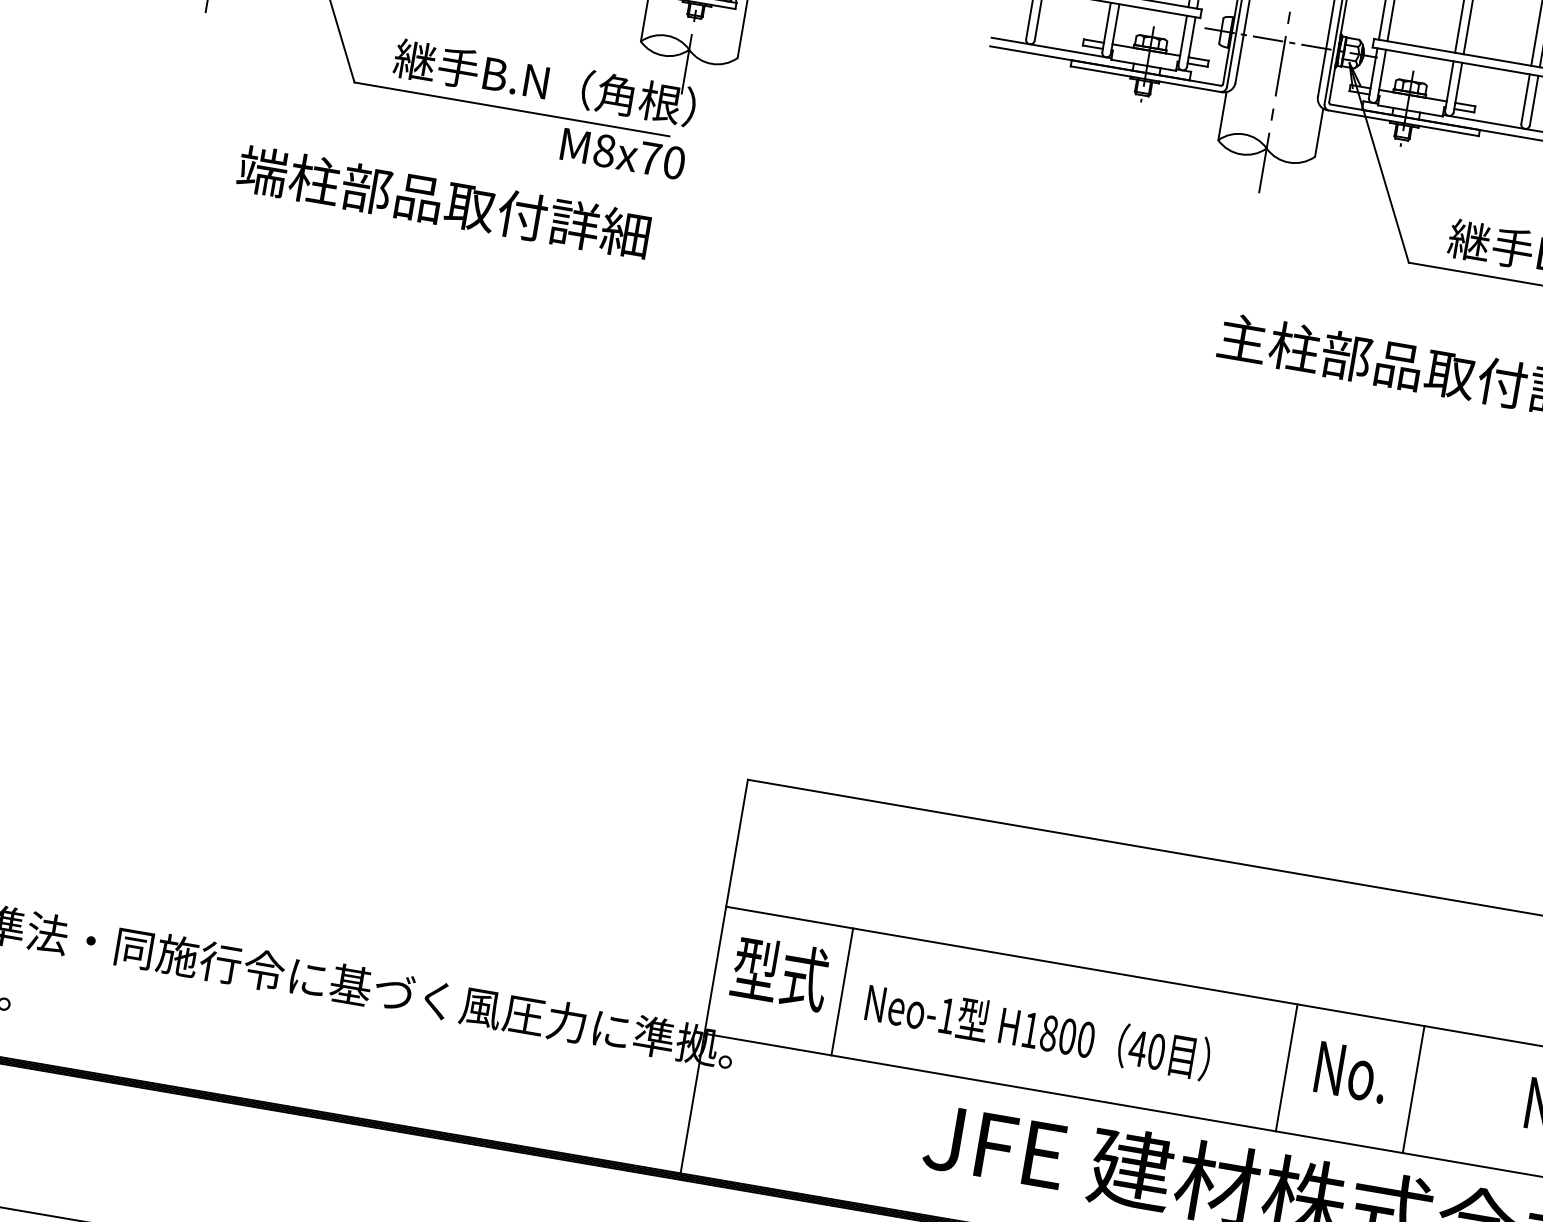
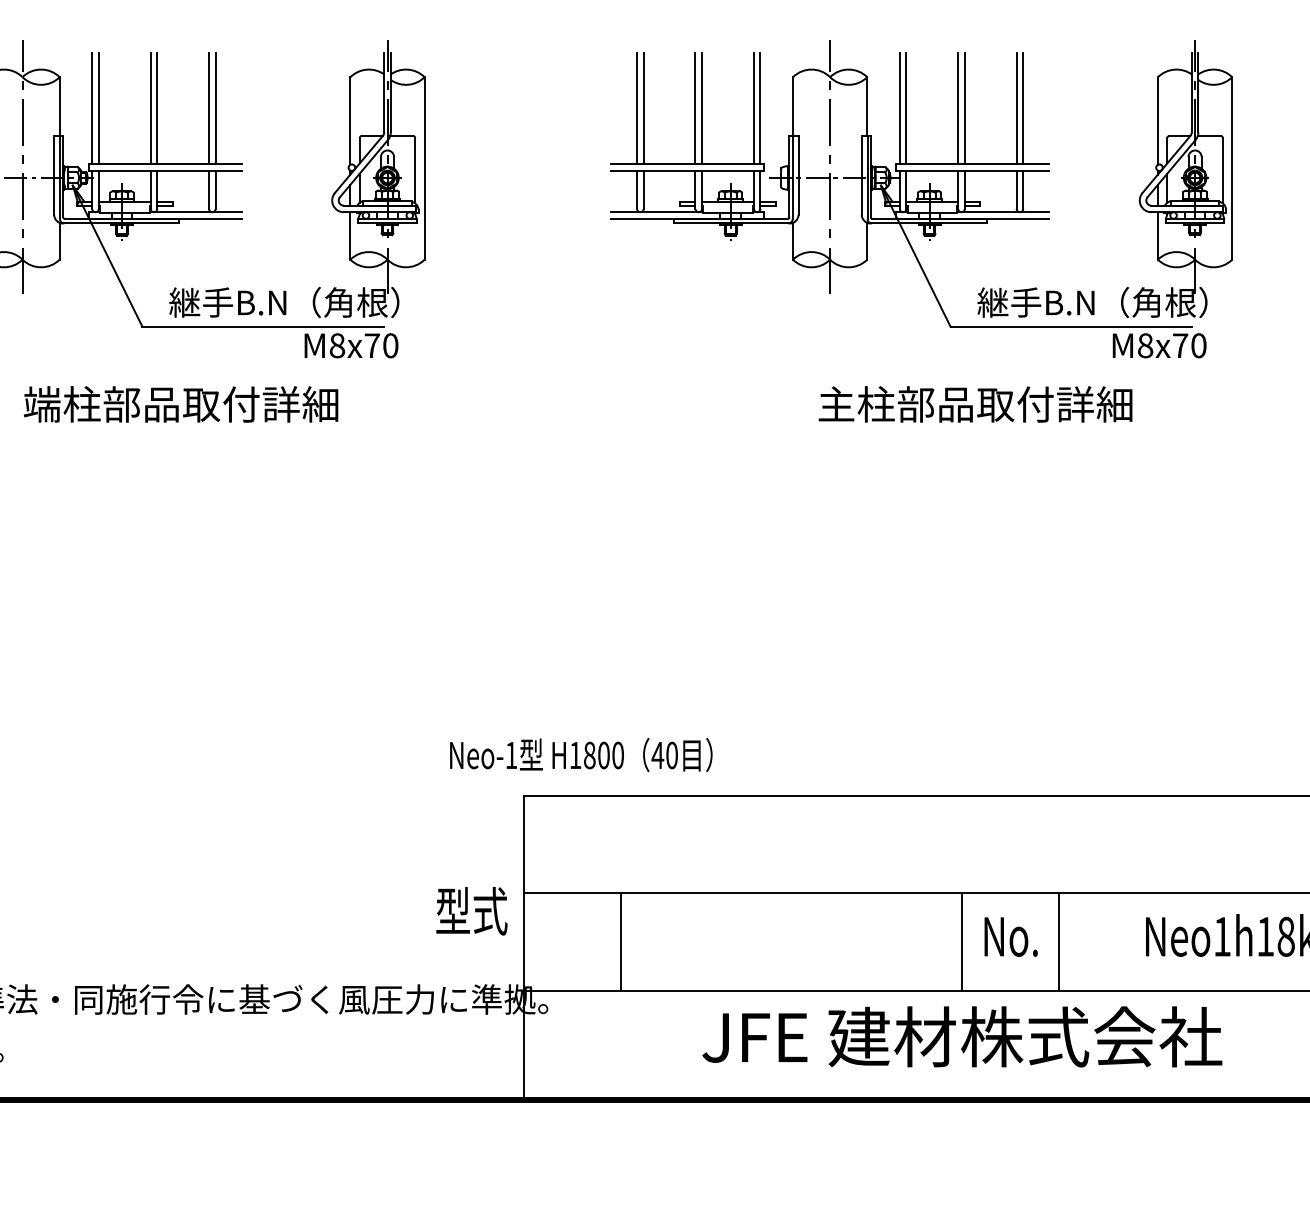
text: (444, 202) -> (181, 404), moved
text: (779, 973) -> (471, 911), moved
text: (1038, 1030) -> (581, 754), moved

